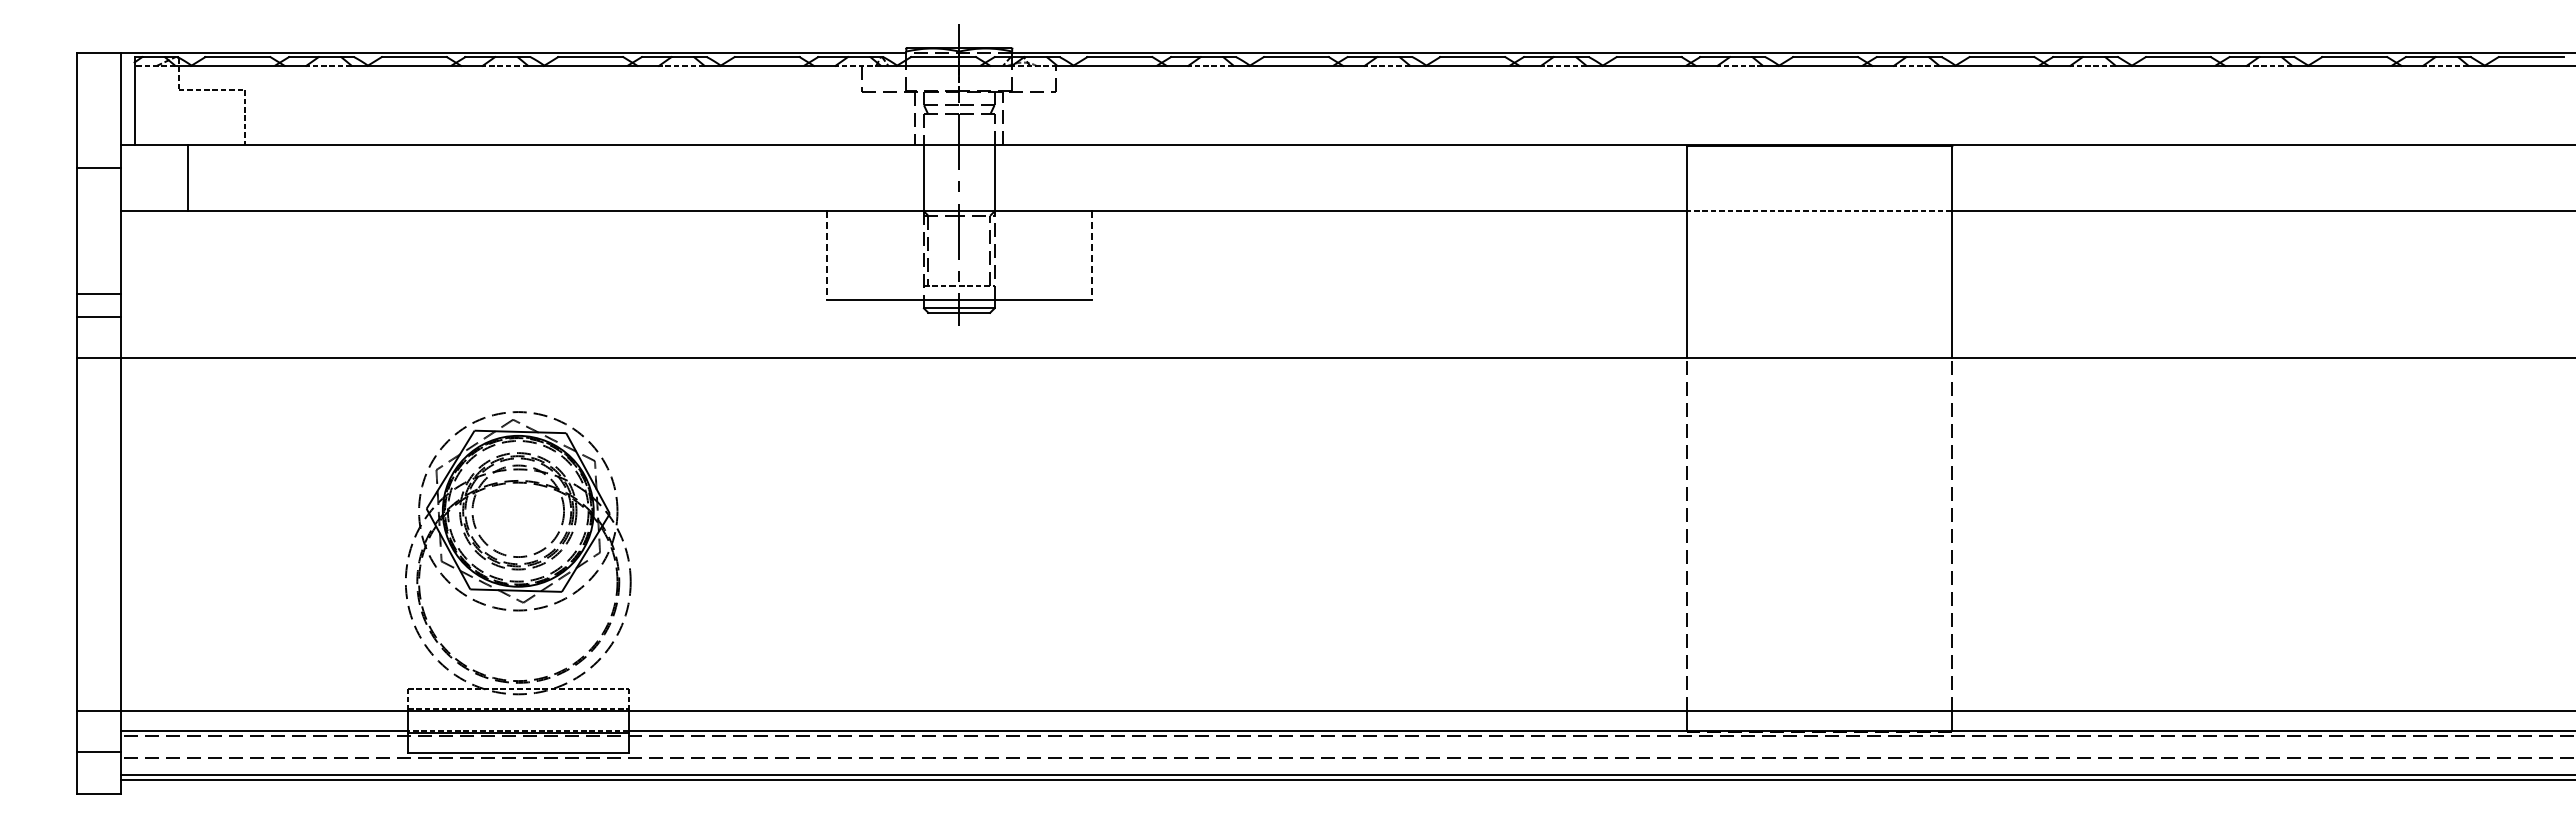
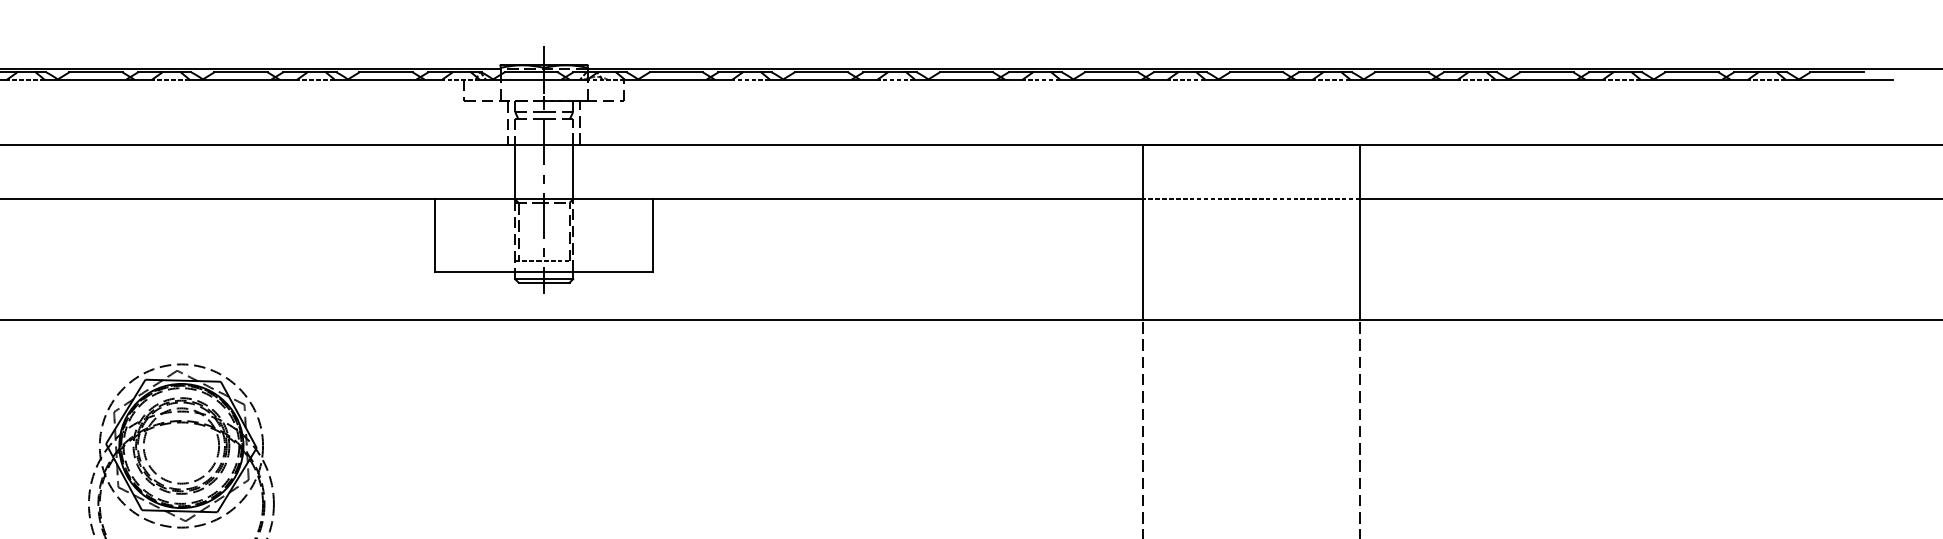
line: (826, 256) -> (434, 236), dashed -> solid
line: (1091, 256) -> (652, 236), dashed -> solid

